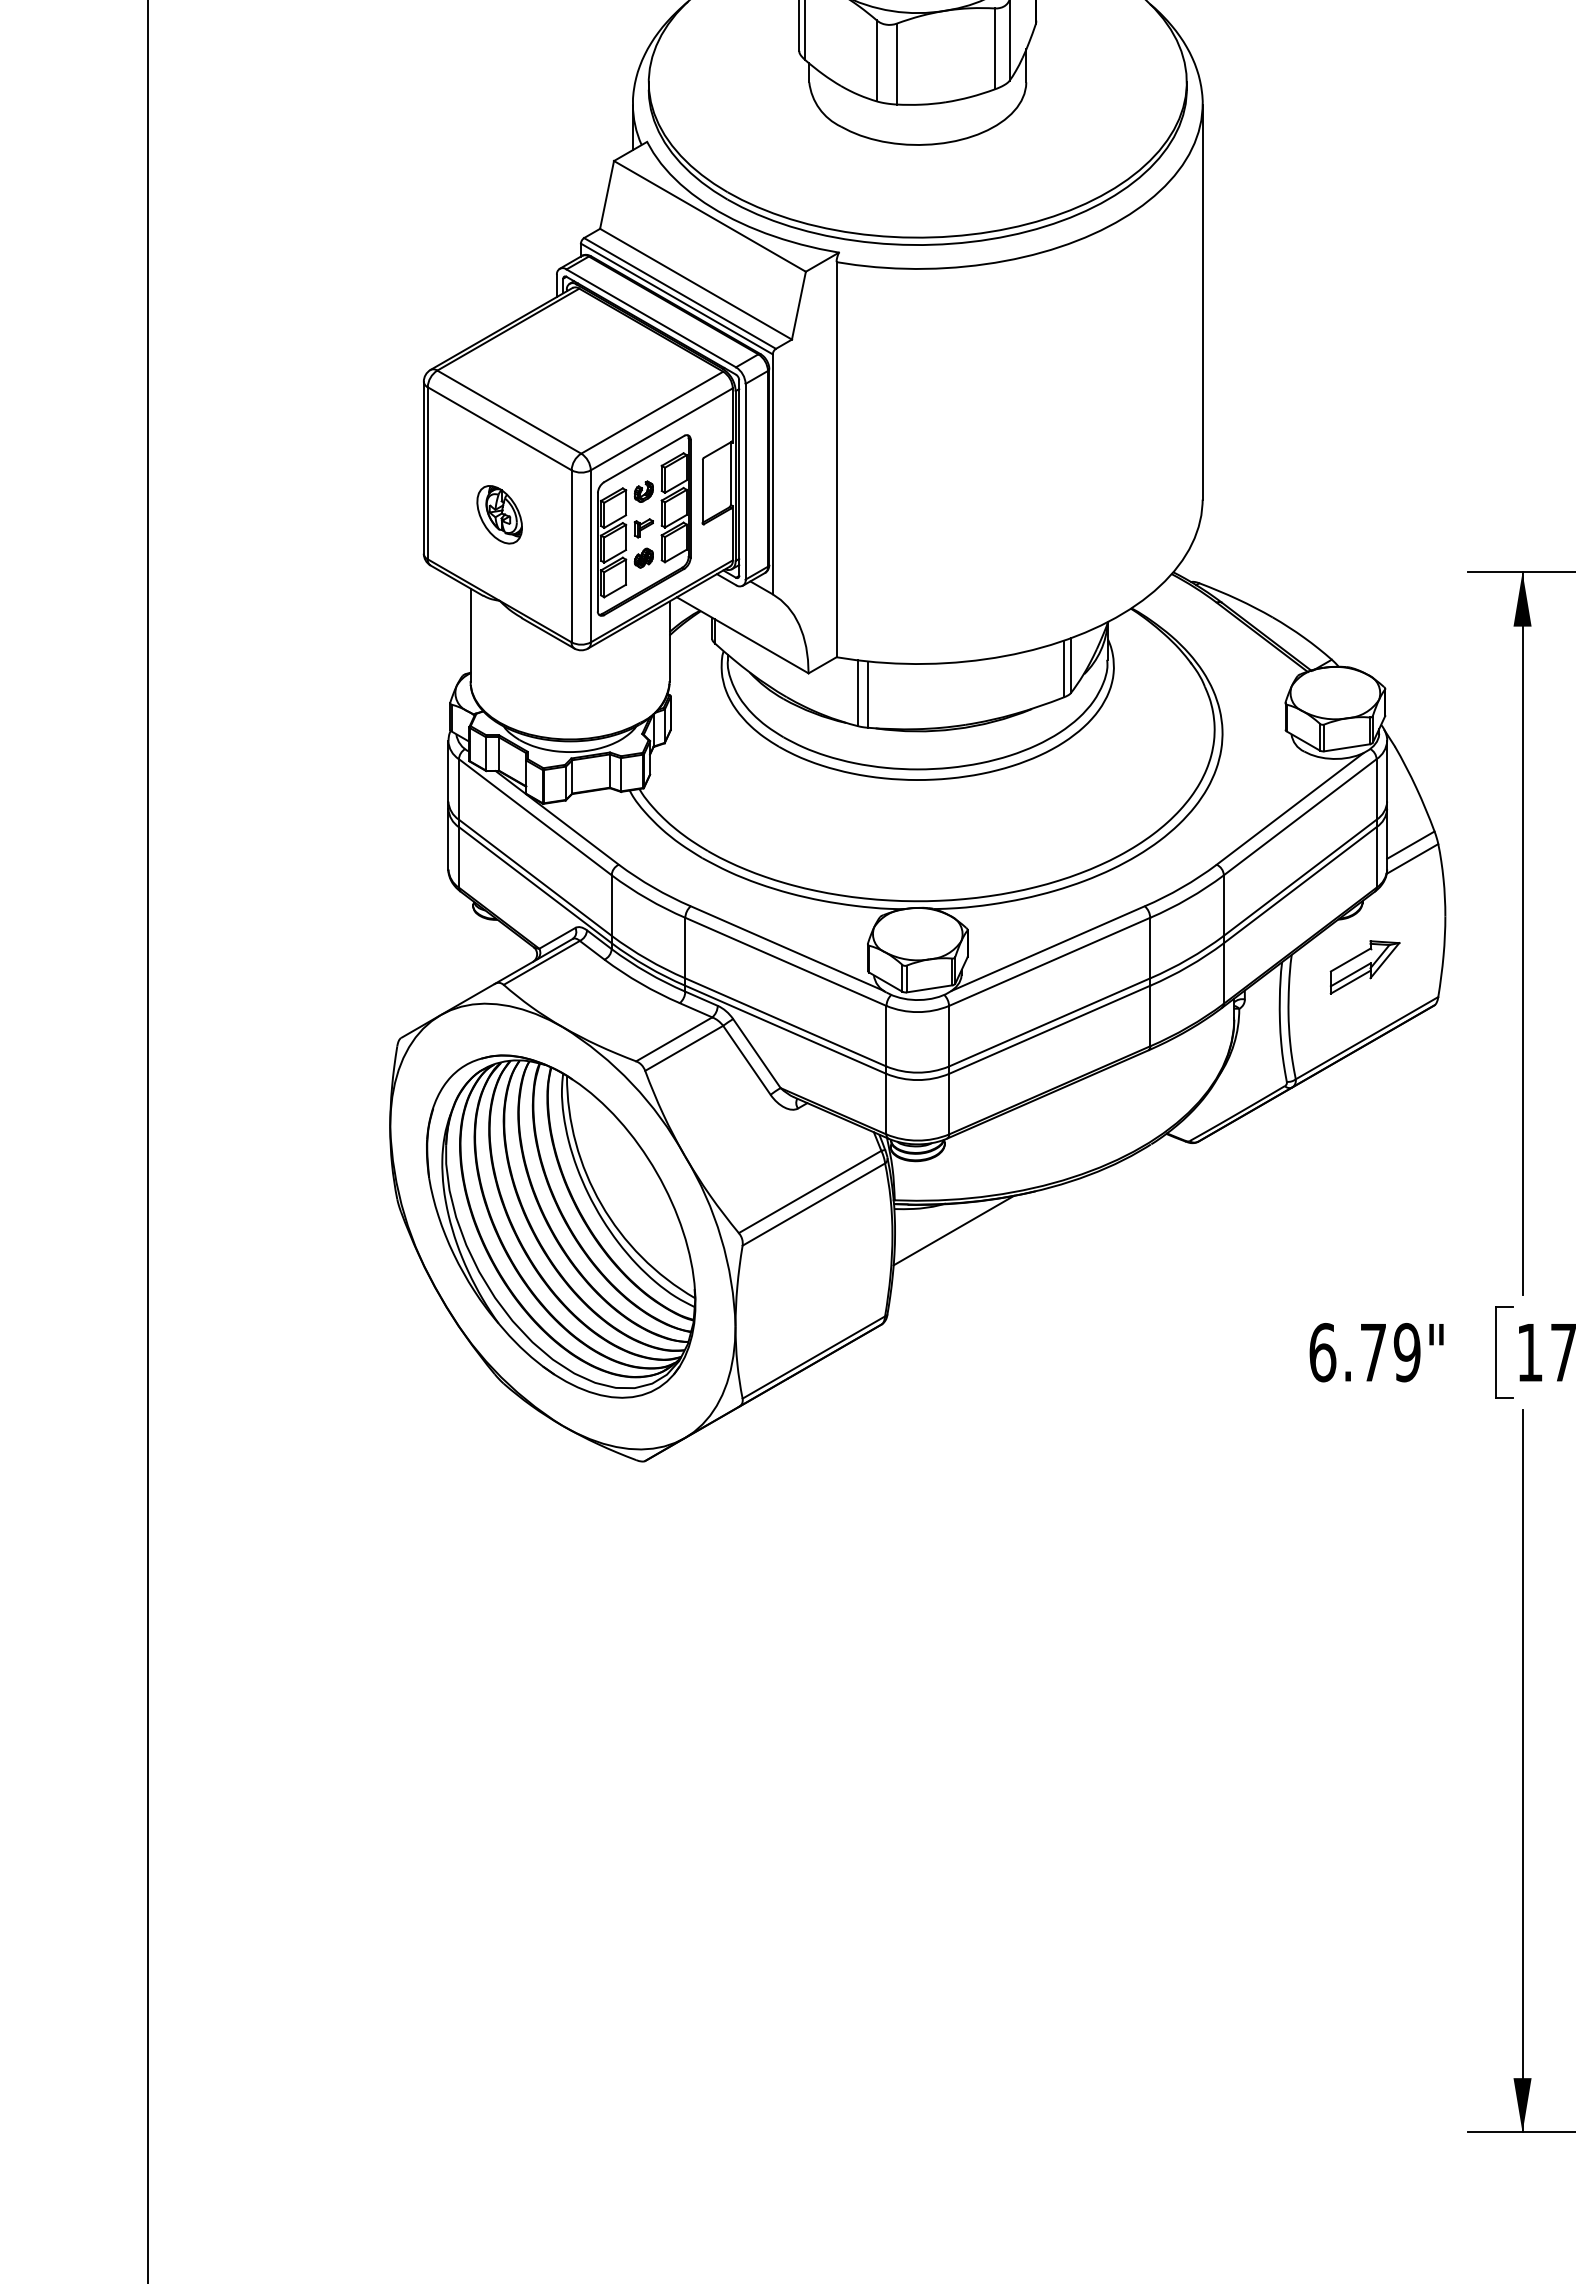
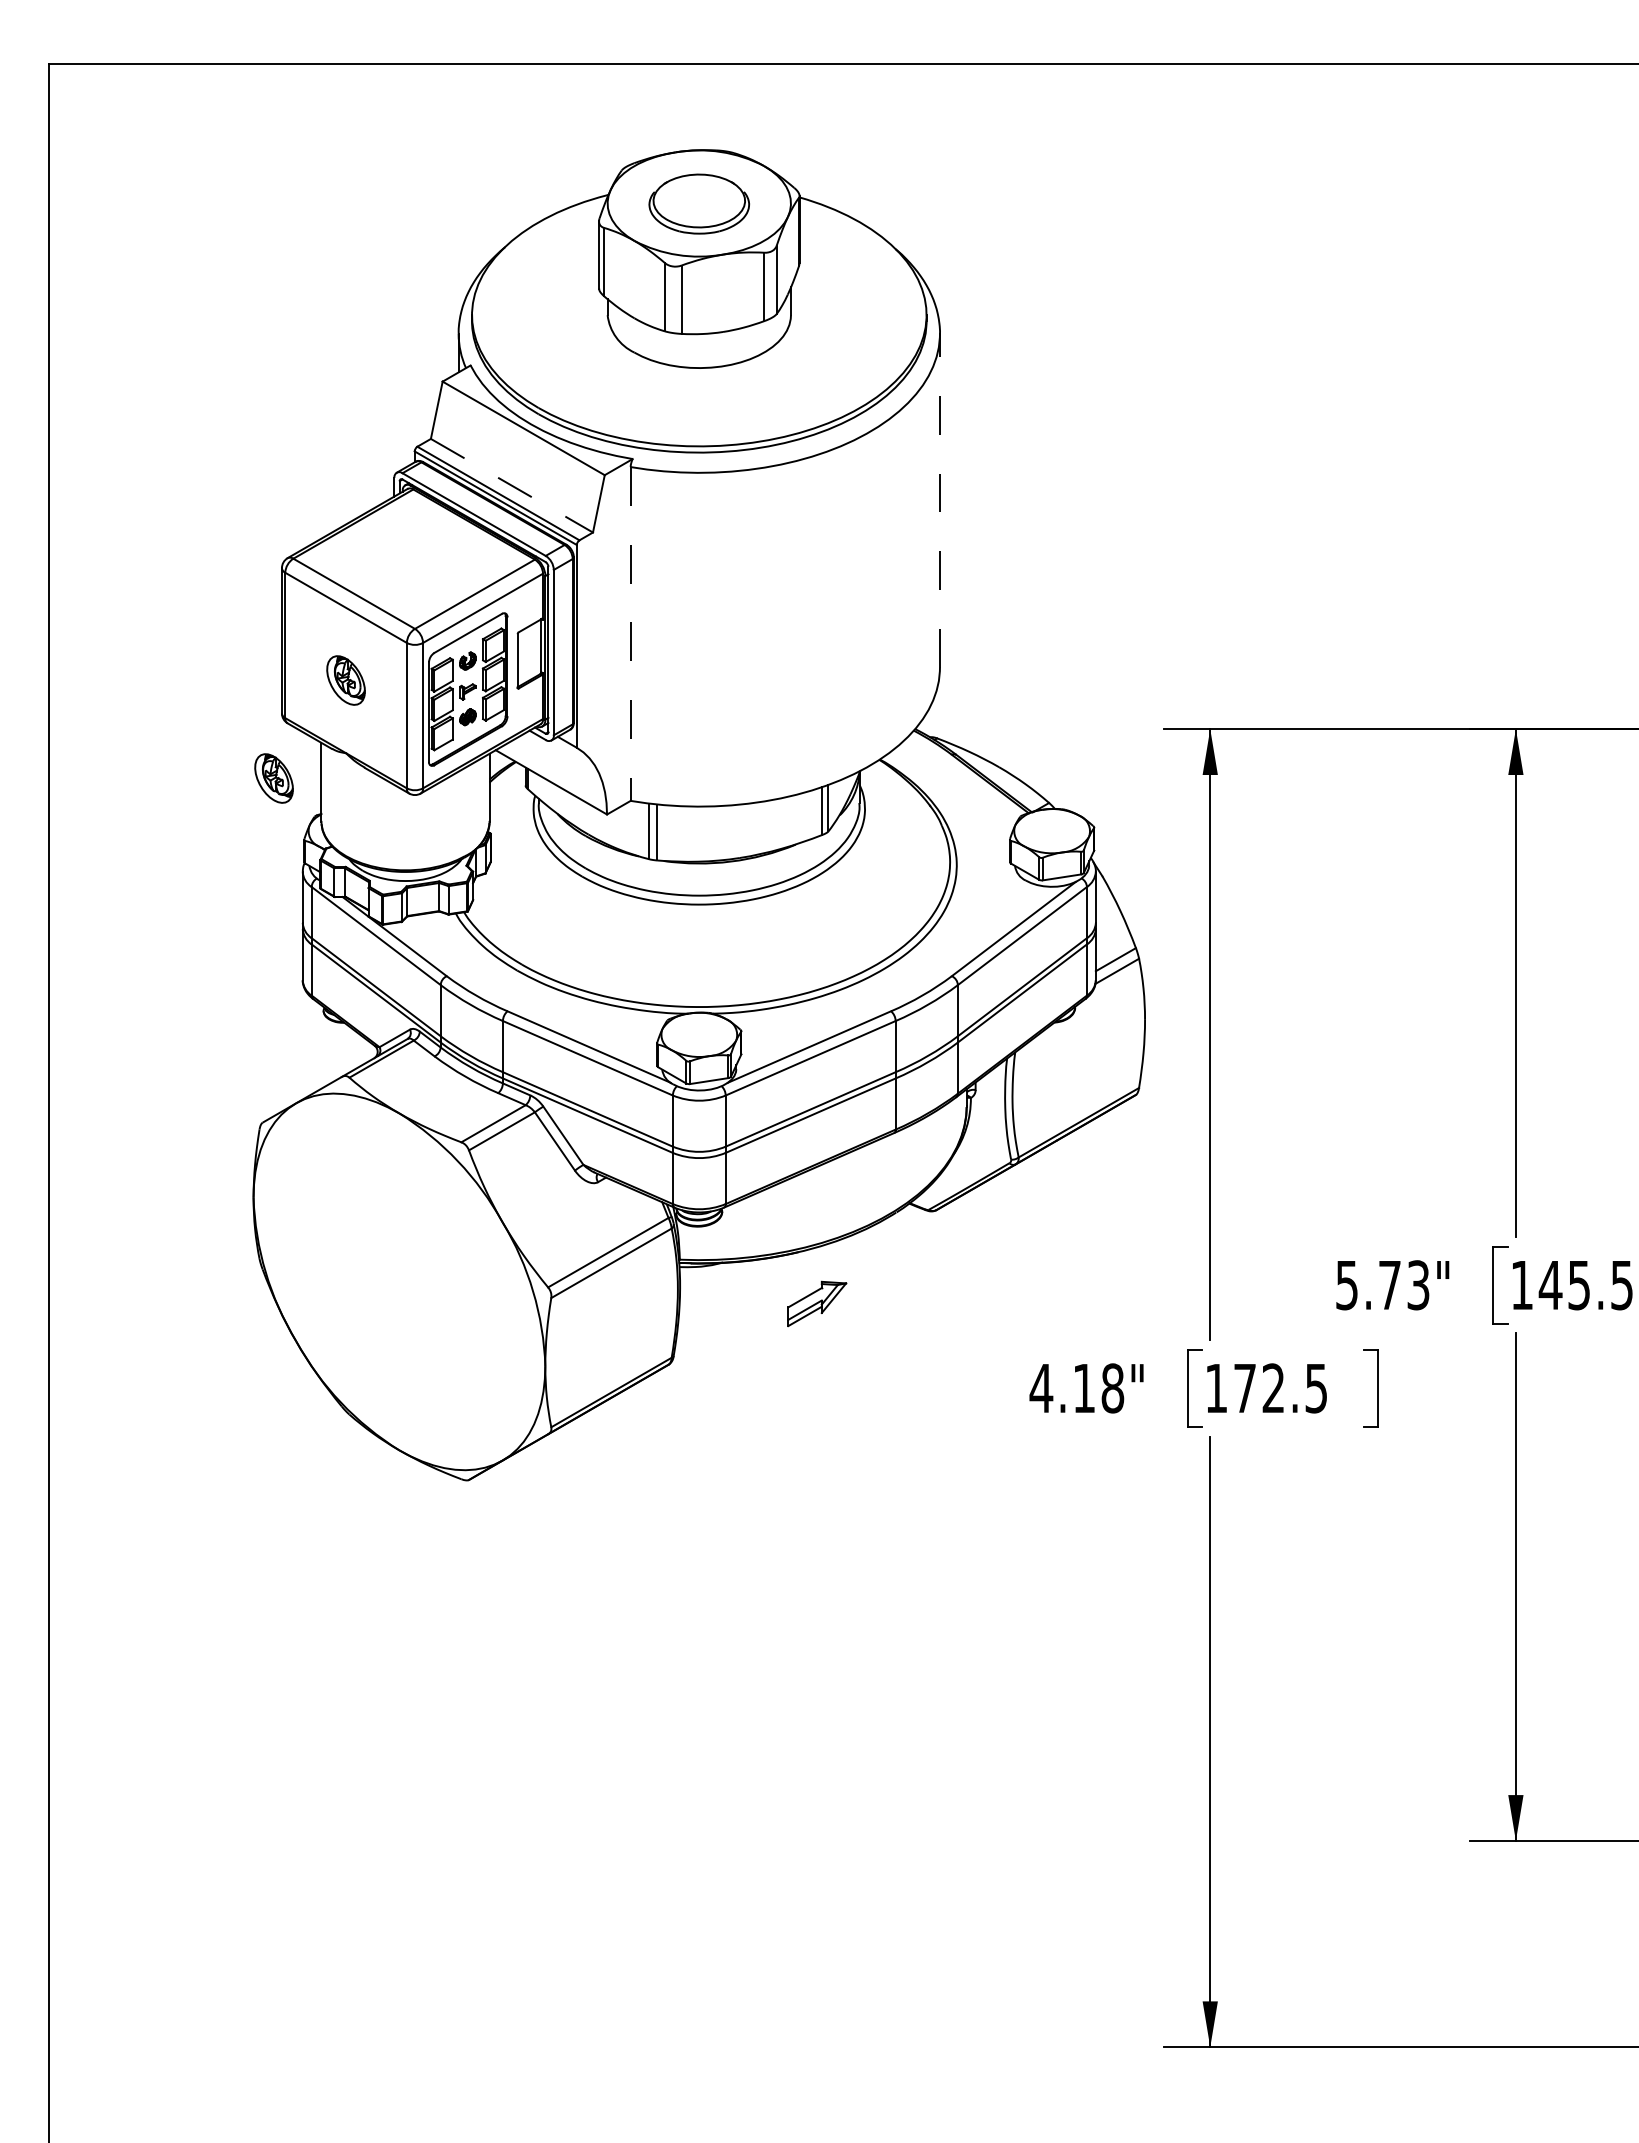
line: (695, 283) -> (511, 485), solid -> dashed
line: (1202, 301) -> (939, 500), solid -> dashed
line: (836, 459) -> (630, 633), solid -> dashed
part: (413, 630) -> (273, 778), added
part: (1365, 966) -> (817, 1303), moved
part: (560, 1226) -> (397, 1281), removed
line: (953, 1230) -> (729, 1285), removed
text: (1364, 1352) -> (1076, 1388), 6.79" -> 4.18"

